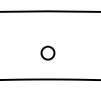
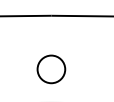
circle: (47, 52) -> (50, 68), size x1.67

